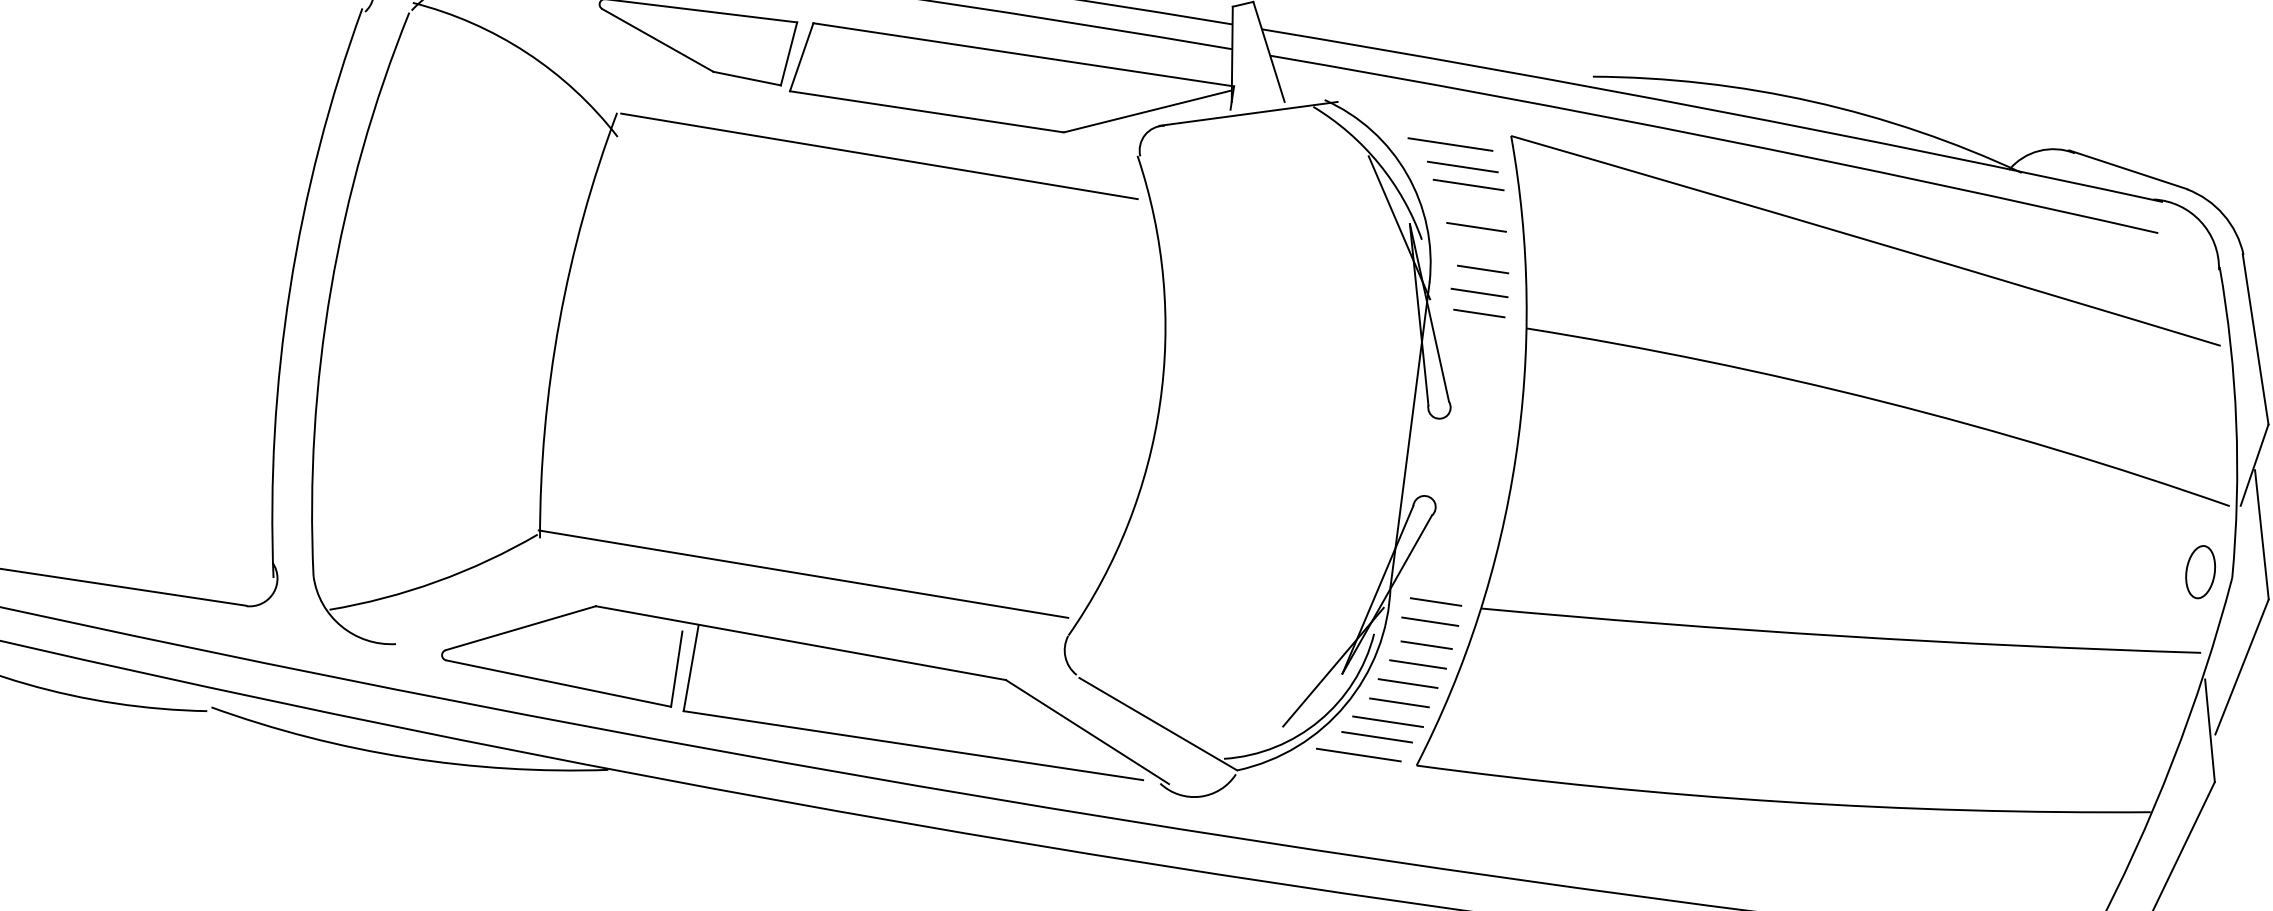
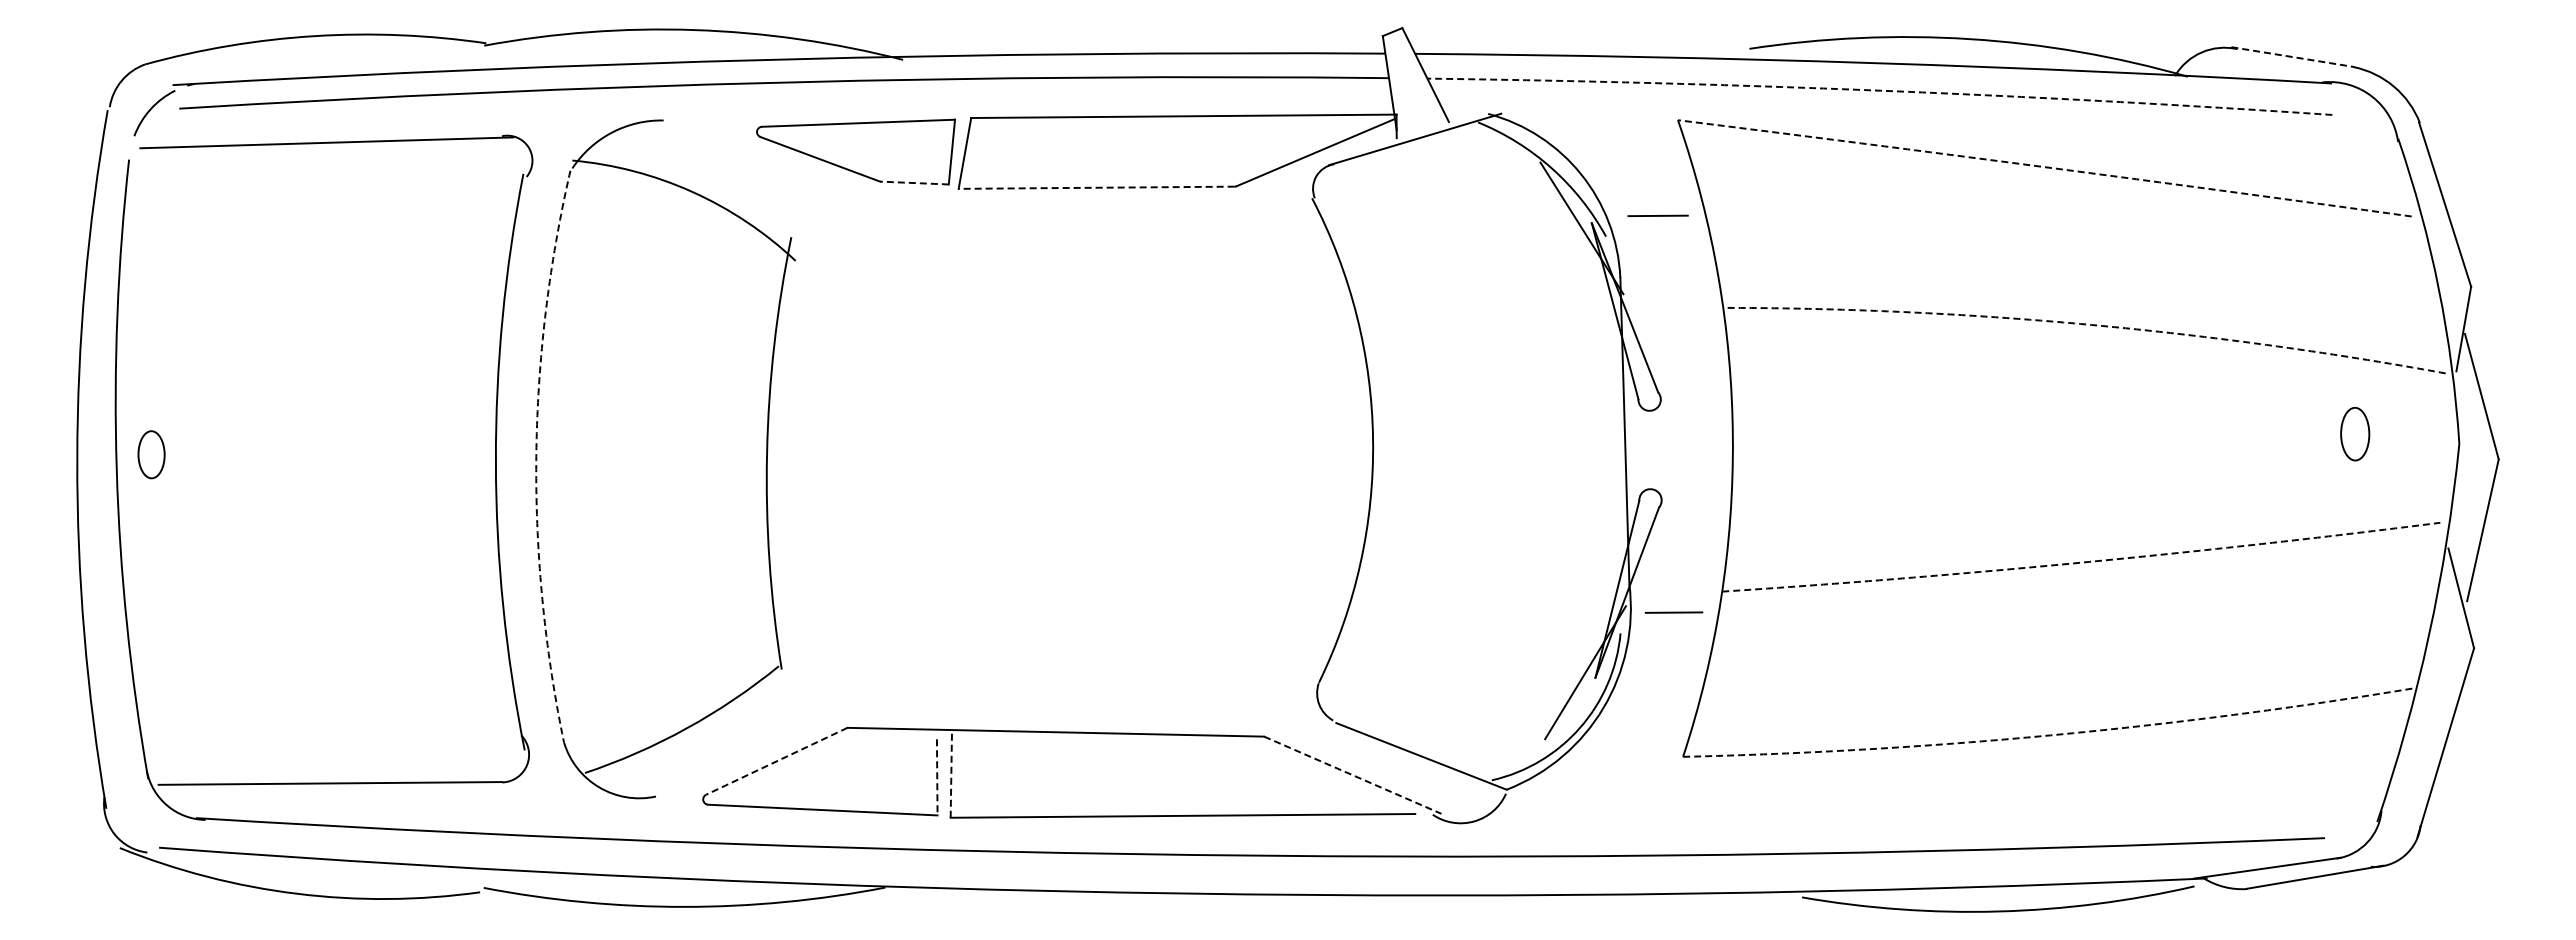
line: (746, 78) -> (913, 183), solid -> dashed
line: (926, 111) -> (1096, 187), solid -> dashed
arc: (1715, 138) -> (1880, 90), solid -> dashed
line: (1450, 143) -> (1619, 137), removed
line: (879, 156) -> (1057, 239), removed
line: (1462, 166) -> (1634, 158), removed
line: (2128, 170) -> (2293, 57), solid -> dashed
line: (1468, 185) -> (1643, 175), removed
arc: (1865, 240) -> (2044, 167), solid -> dashed
line: (1482, 269) -> (1670, 256), removed
arc: (331, 289) -> (536, 456), solid -> dashed
line: (1479, 293) -> (1671, 280), removed
line: (1478, 313) -> (1673, 300), removed
arc: (1881, 401) -> (2085, 324), solid -> dashed
part: (2201, 571) -> (2355, 433), moved
line: (803, 573) -> (1047, 663), removed
line: (1435, 602) -> (1676, 592), removed
line: (520, 628) -> (776, 761), solid -> dashed
arc: (1840, 635) -> (2081, 562), solid -> dashed
line: (1425, 645) -> (1673, 636), removed
line: (1417, 664) -> (1668, 656), removed
line: (691, 668) -> (951, 774), solid -> dashed
line: (676, 669) -> (937, 777), solid -> dashed
line: (1407, 682) -> (1661, 676), removed
line: (1398, 702) -> (1655, 697), removed
line: (1387, 721) -> (1647, 717), removed
line: (1087, 732) -> (1352, 775), solid -> dashed
line: (1377, 736) -> (1639, 734), removed
line: (1358, 755) -> (1624, 755), removed
arc: (1782, 801) -> (2050, 735), solid -> dashed

